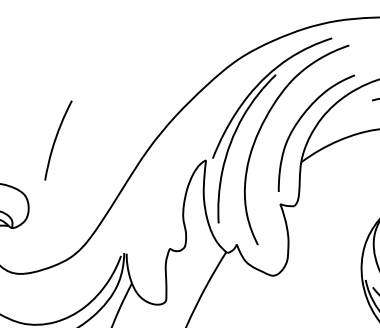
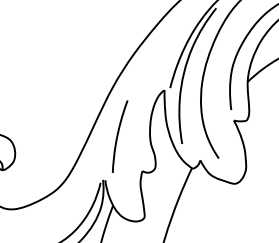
curve: (56, 140) -> (118, 136), moved

